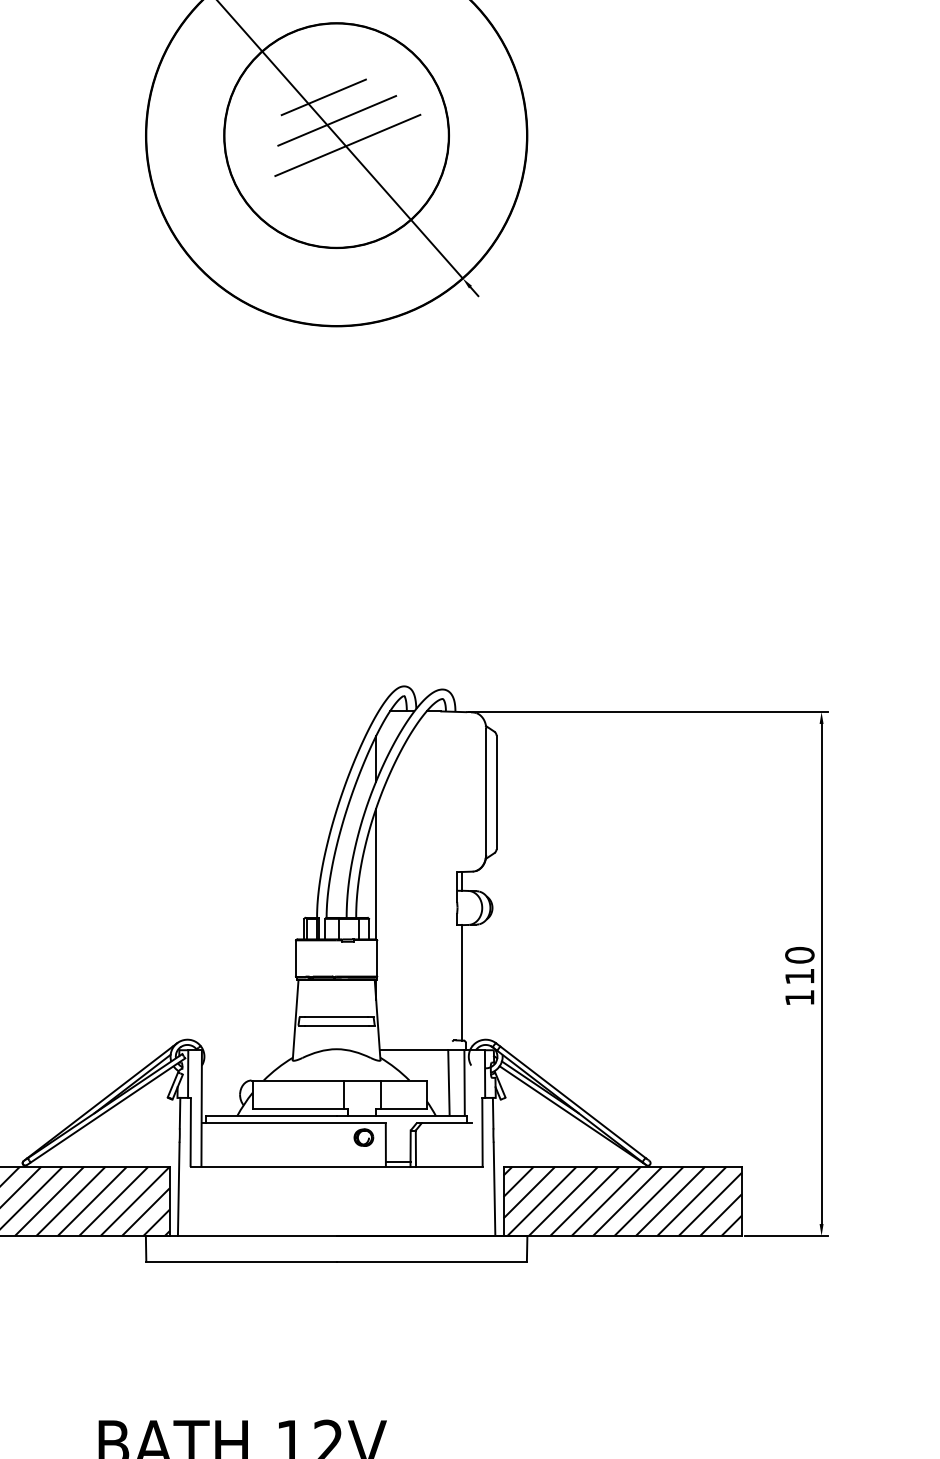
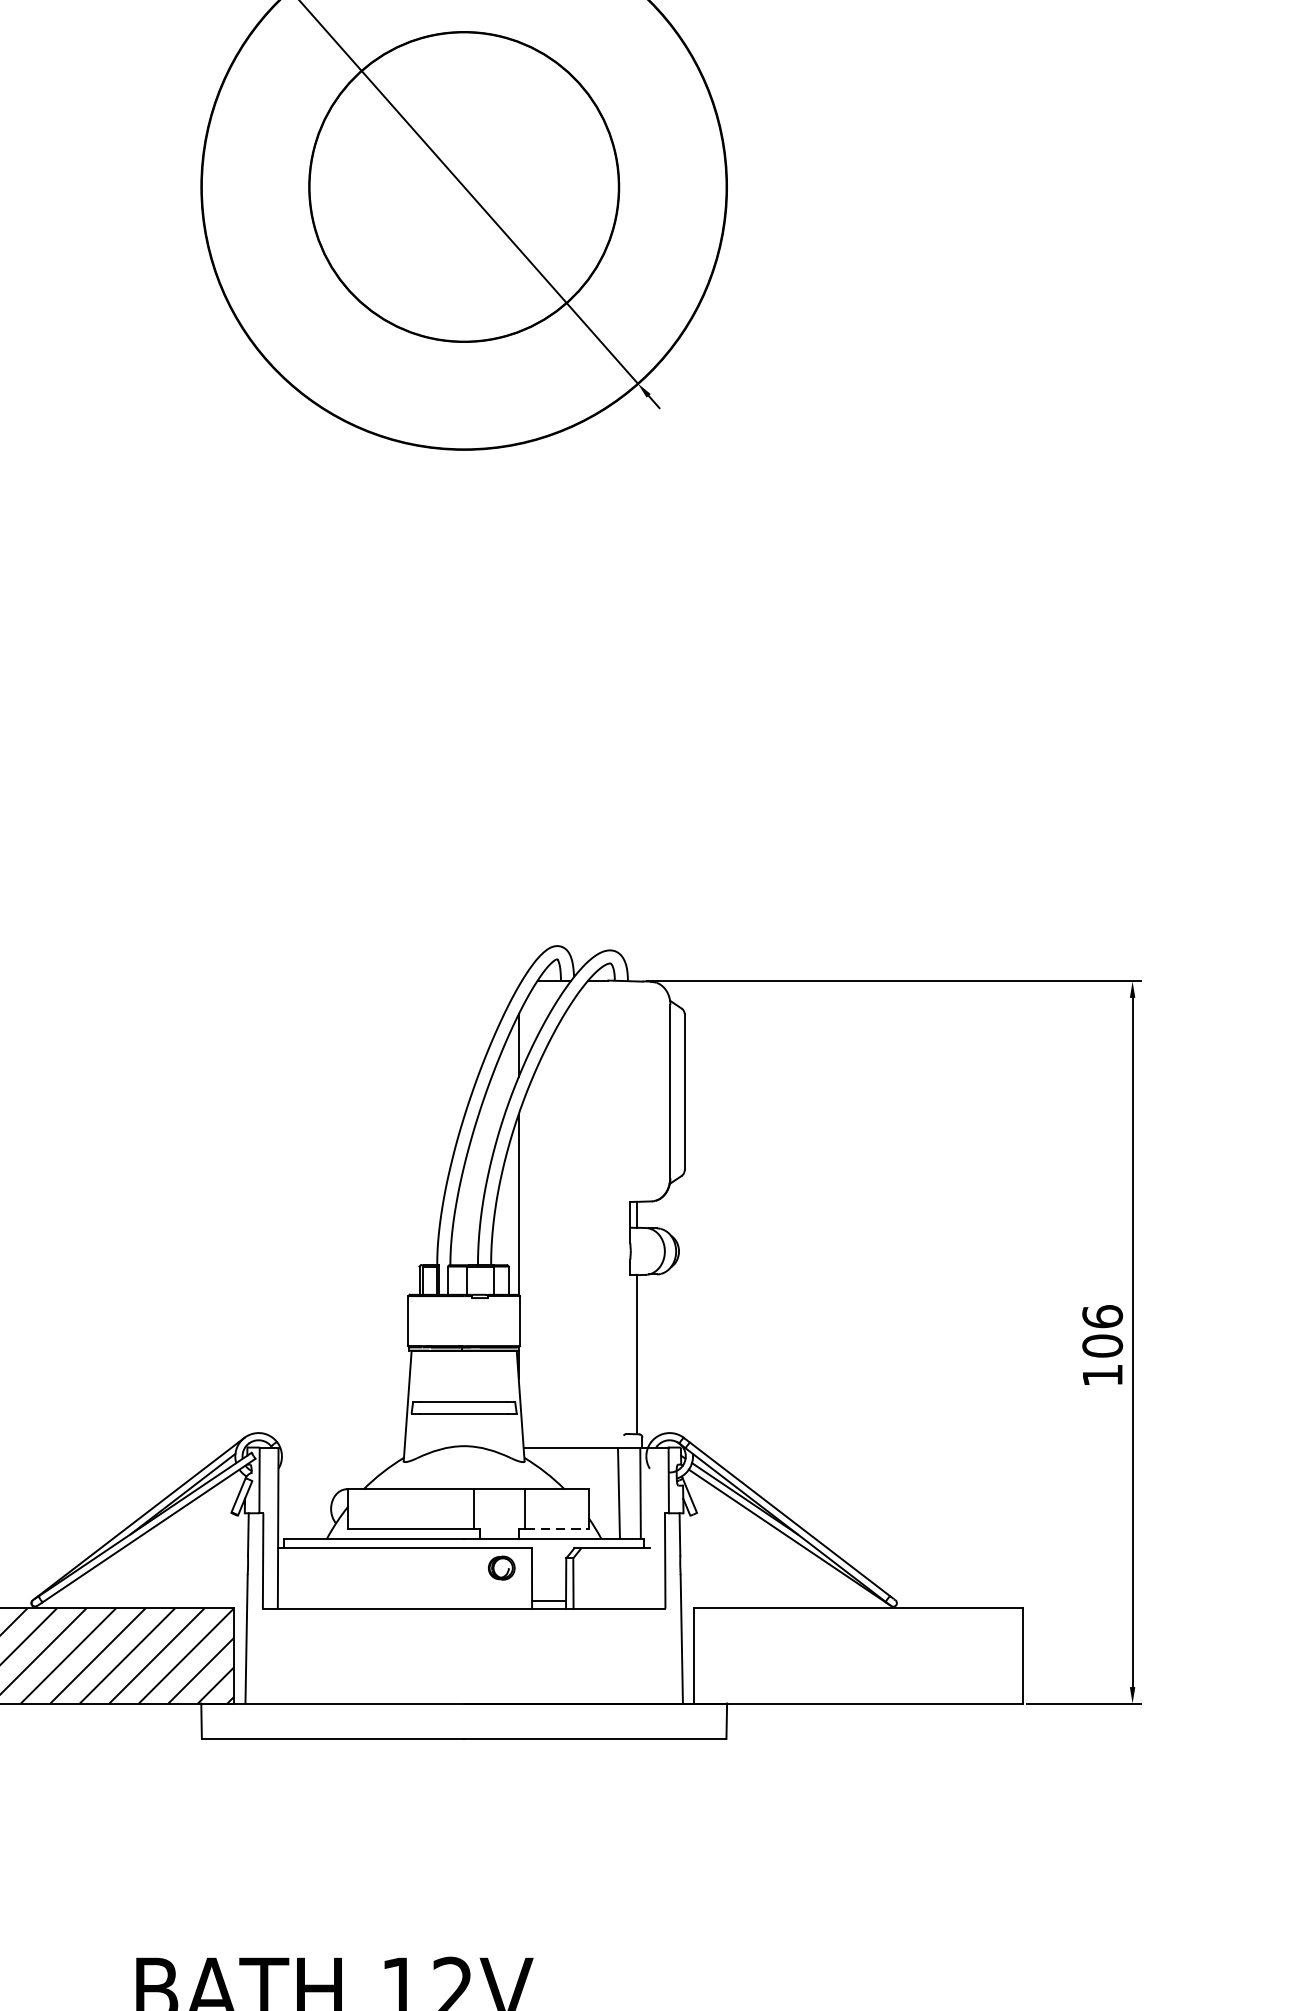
line: (323, 97) -> (446, 134), removed
line: (337, 120) -> (465, 166), removed
line: (347, 145) -> (479, 200), removed
text: (799, 965) -> (1102, 1330), 110 -> 106
line: (403, 1109) -> (556, 1529), solid -> dashed
hatch: (622, 1200) -> (858, 1654), removed

